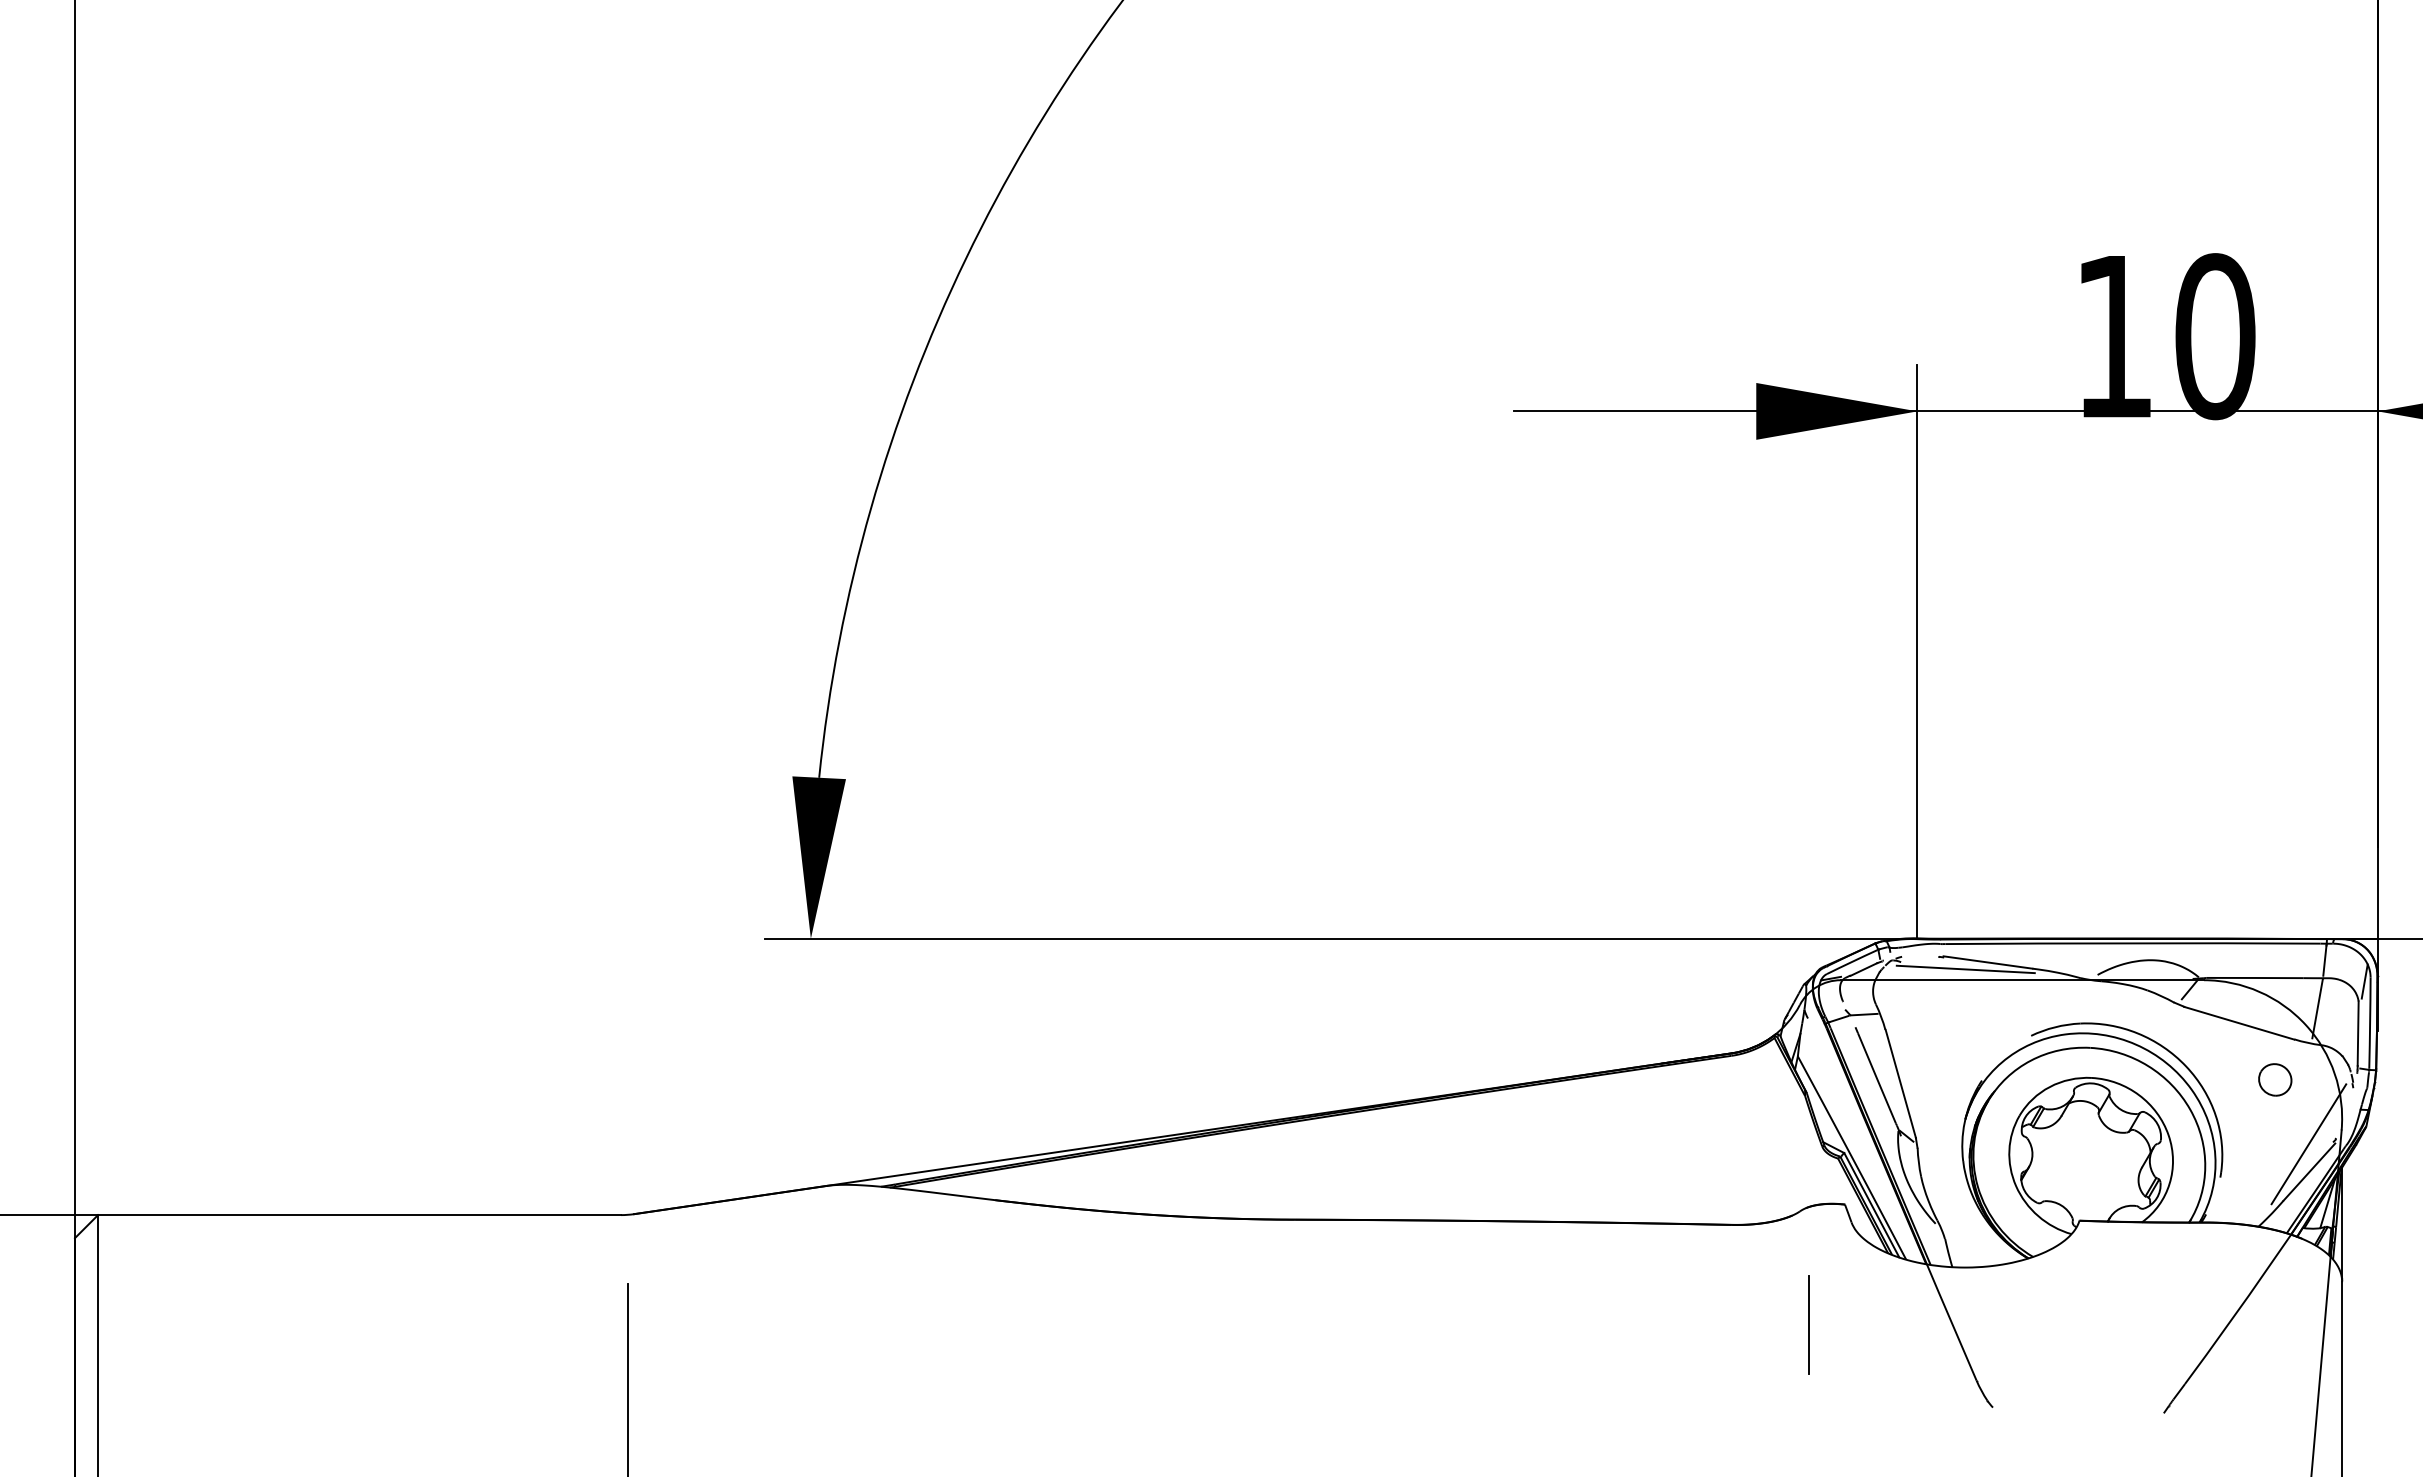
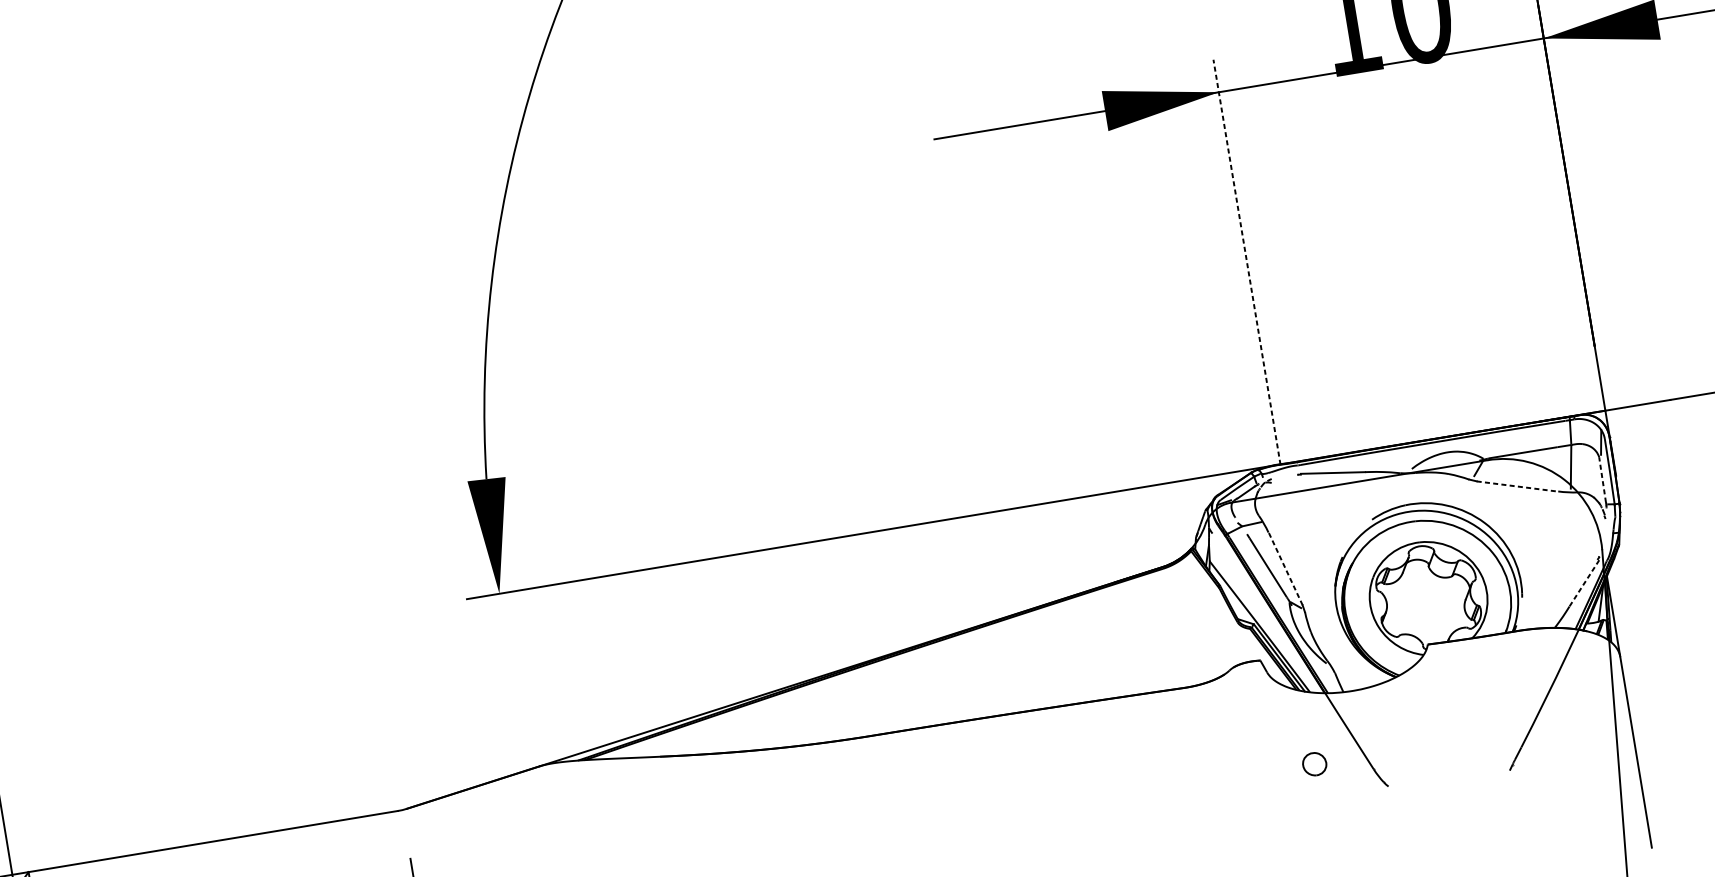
line: (1917, 652) -> (1247, 262), solid -> dashed
line: (1965, 969) -> (1317, 480), removed
line: (2239, 1023) -> (1517, 486), solid -> dashed
line: (2358, 1033) -> (1602, 479), solid -> dashed
part: (2275, 1079) -> (1314, 763), moved
line: (1900, 1083) -> (1285, 568), solid -> dashed
line: (2308, 1144) -> (1580, 564), removed
line: (2309, 1172) -> (1584, 583), solid -> dashed
line: (1808, 1324) -> (1248, 749), removed

